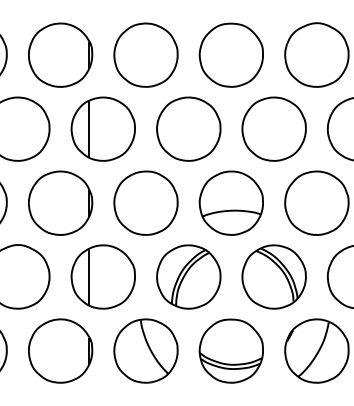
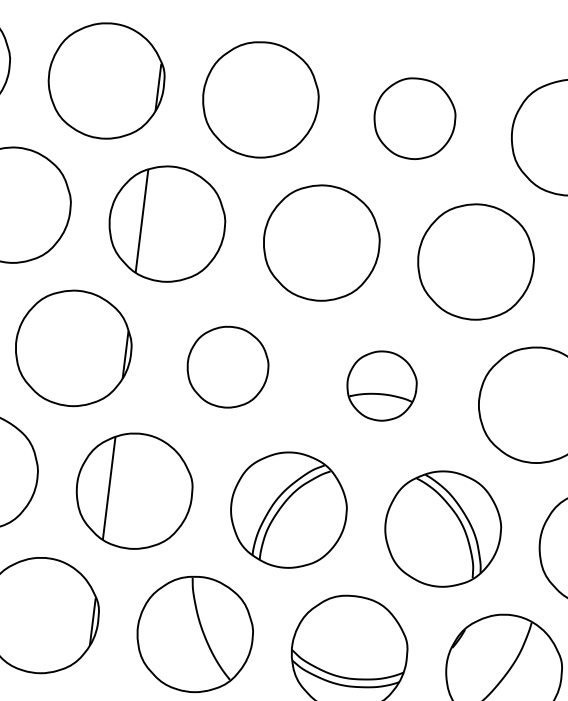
part: (230, 54) -> (413, 117), size x0.7
part: (145, 202) -> (227, 365), size x0.7
part: (230, 202) -> (380, 384), size x0.6

